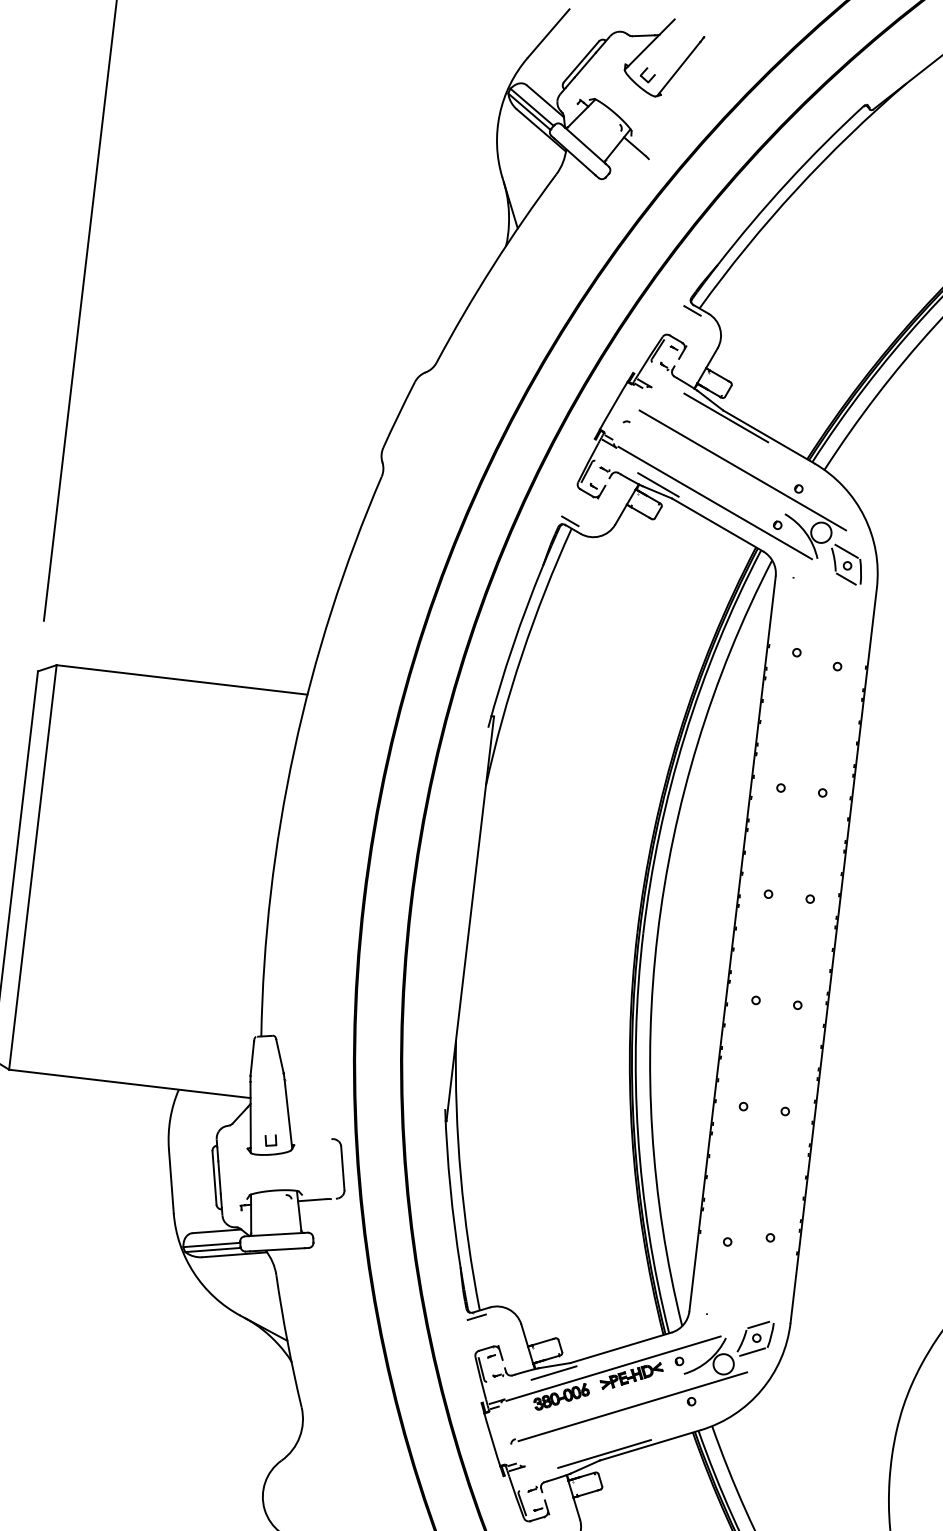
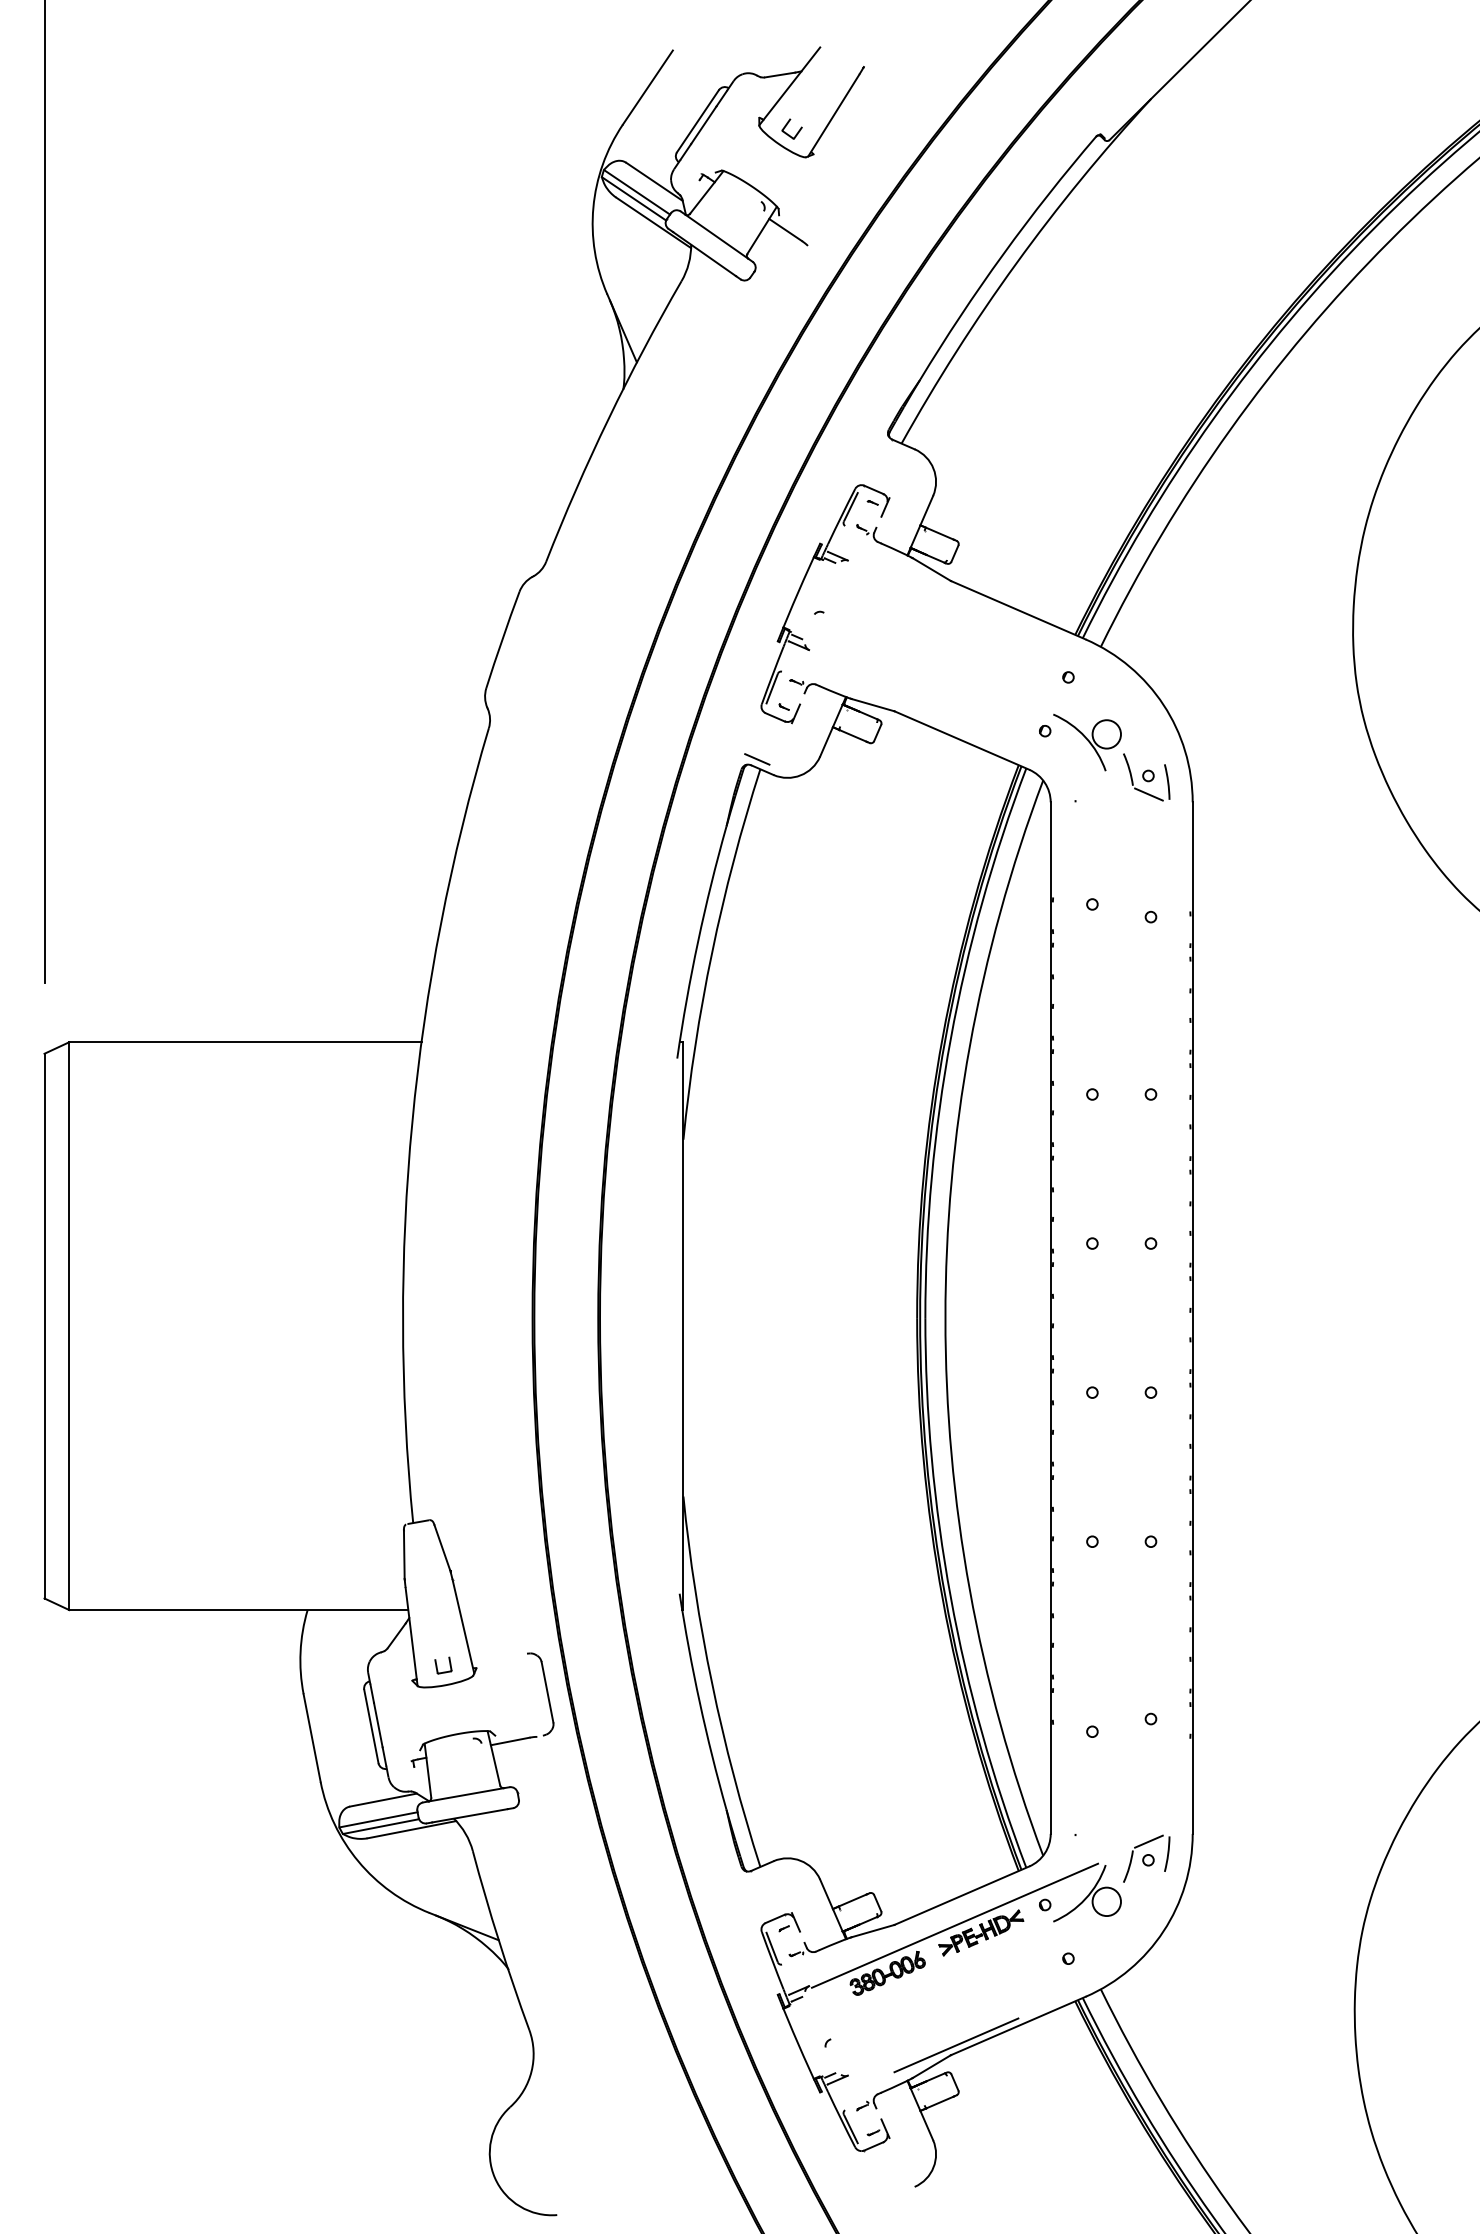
line: (692, 310) -> (892, 447), removed
line: (726, 417) -> (956, 590), removed
line: (742, 470) -> (987, 660), removed
line: (658, 484) -> (873, 694), removed
line: (714, 503) -> (954, 710), removed
line: (846, 550) -> (1144, 755), removed
line: (476, 1317) -> (757, 1876), removed
line: (752, 1352) -> (1144, 1880), removed
line: (554, 1373) -> (873, 1941), removed
line: (632, 1406) -> (987, 1975), removed

